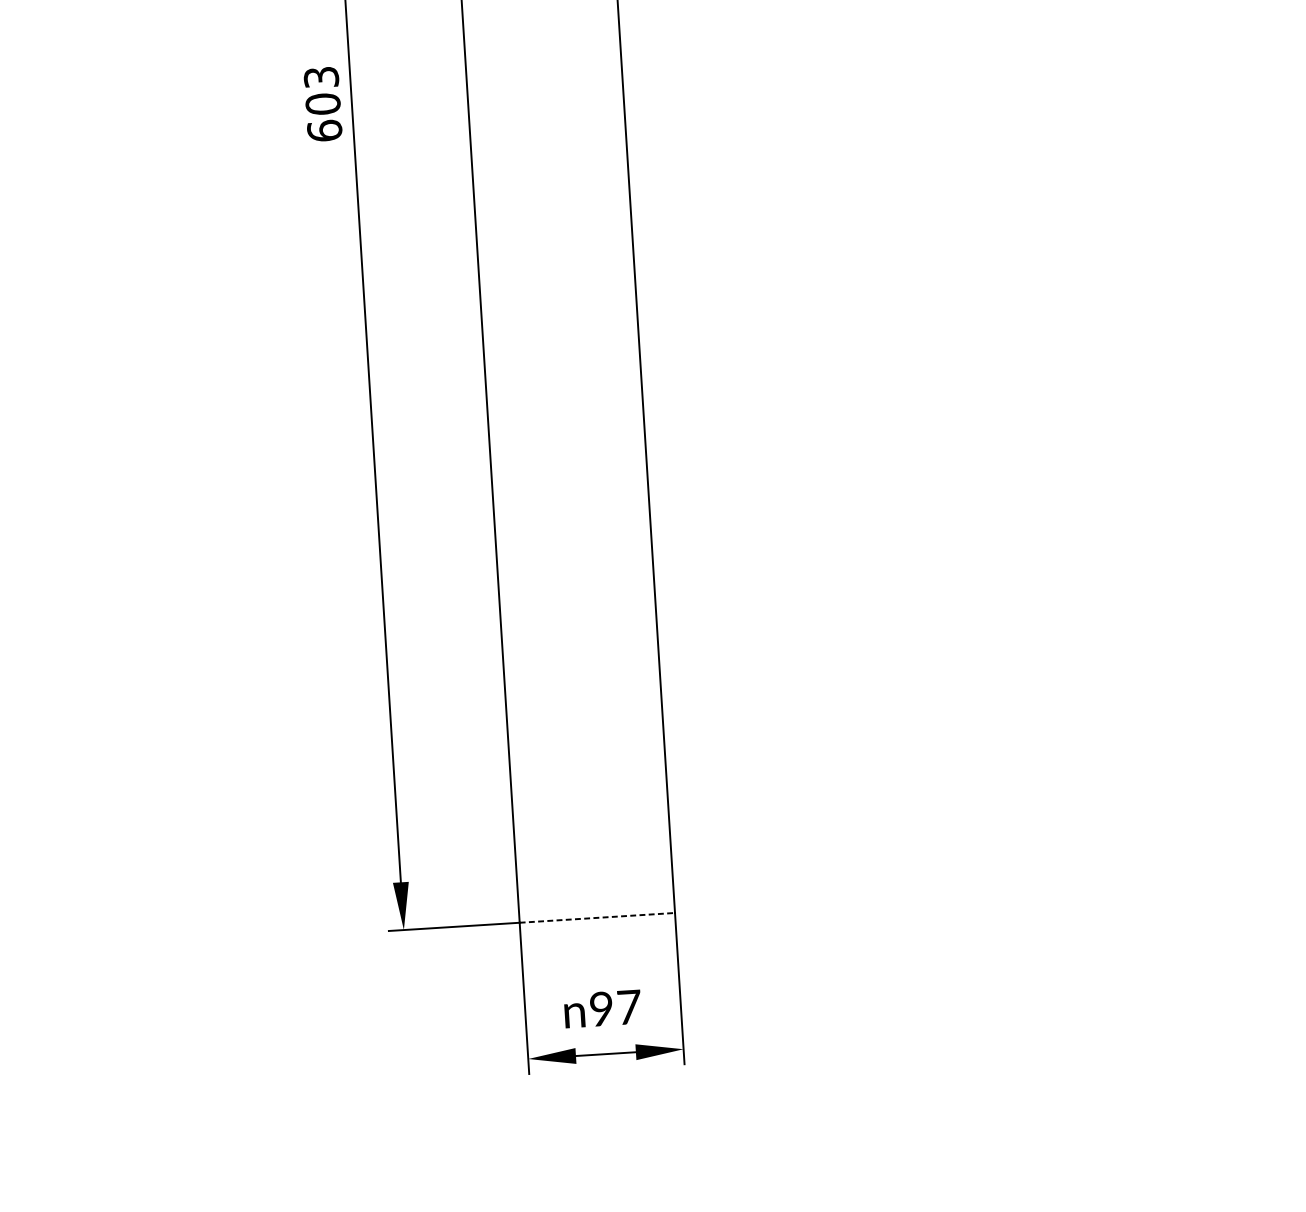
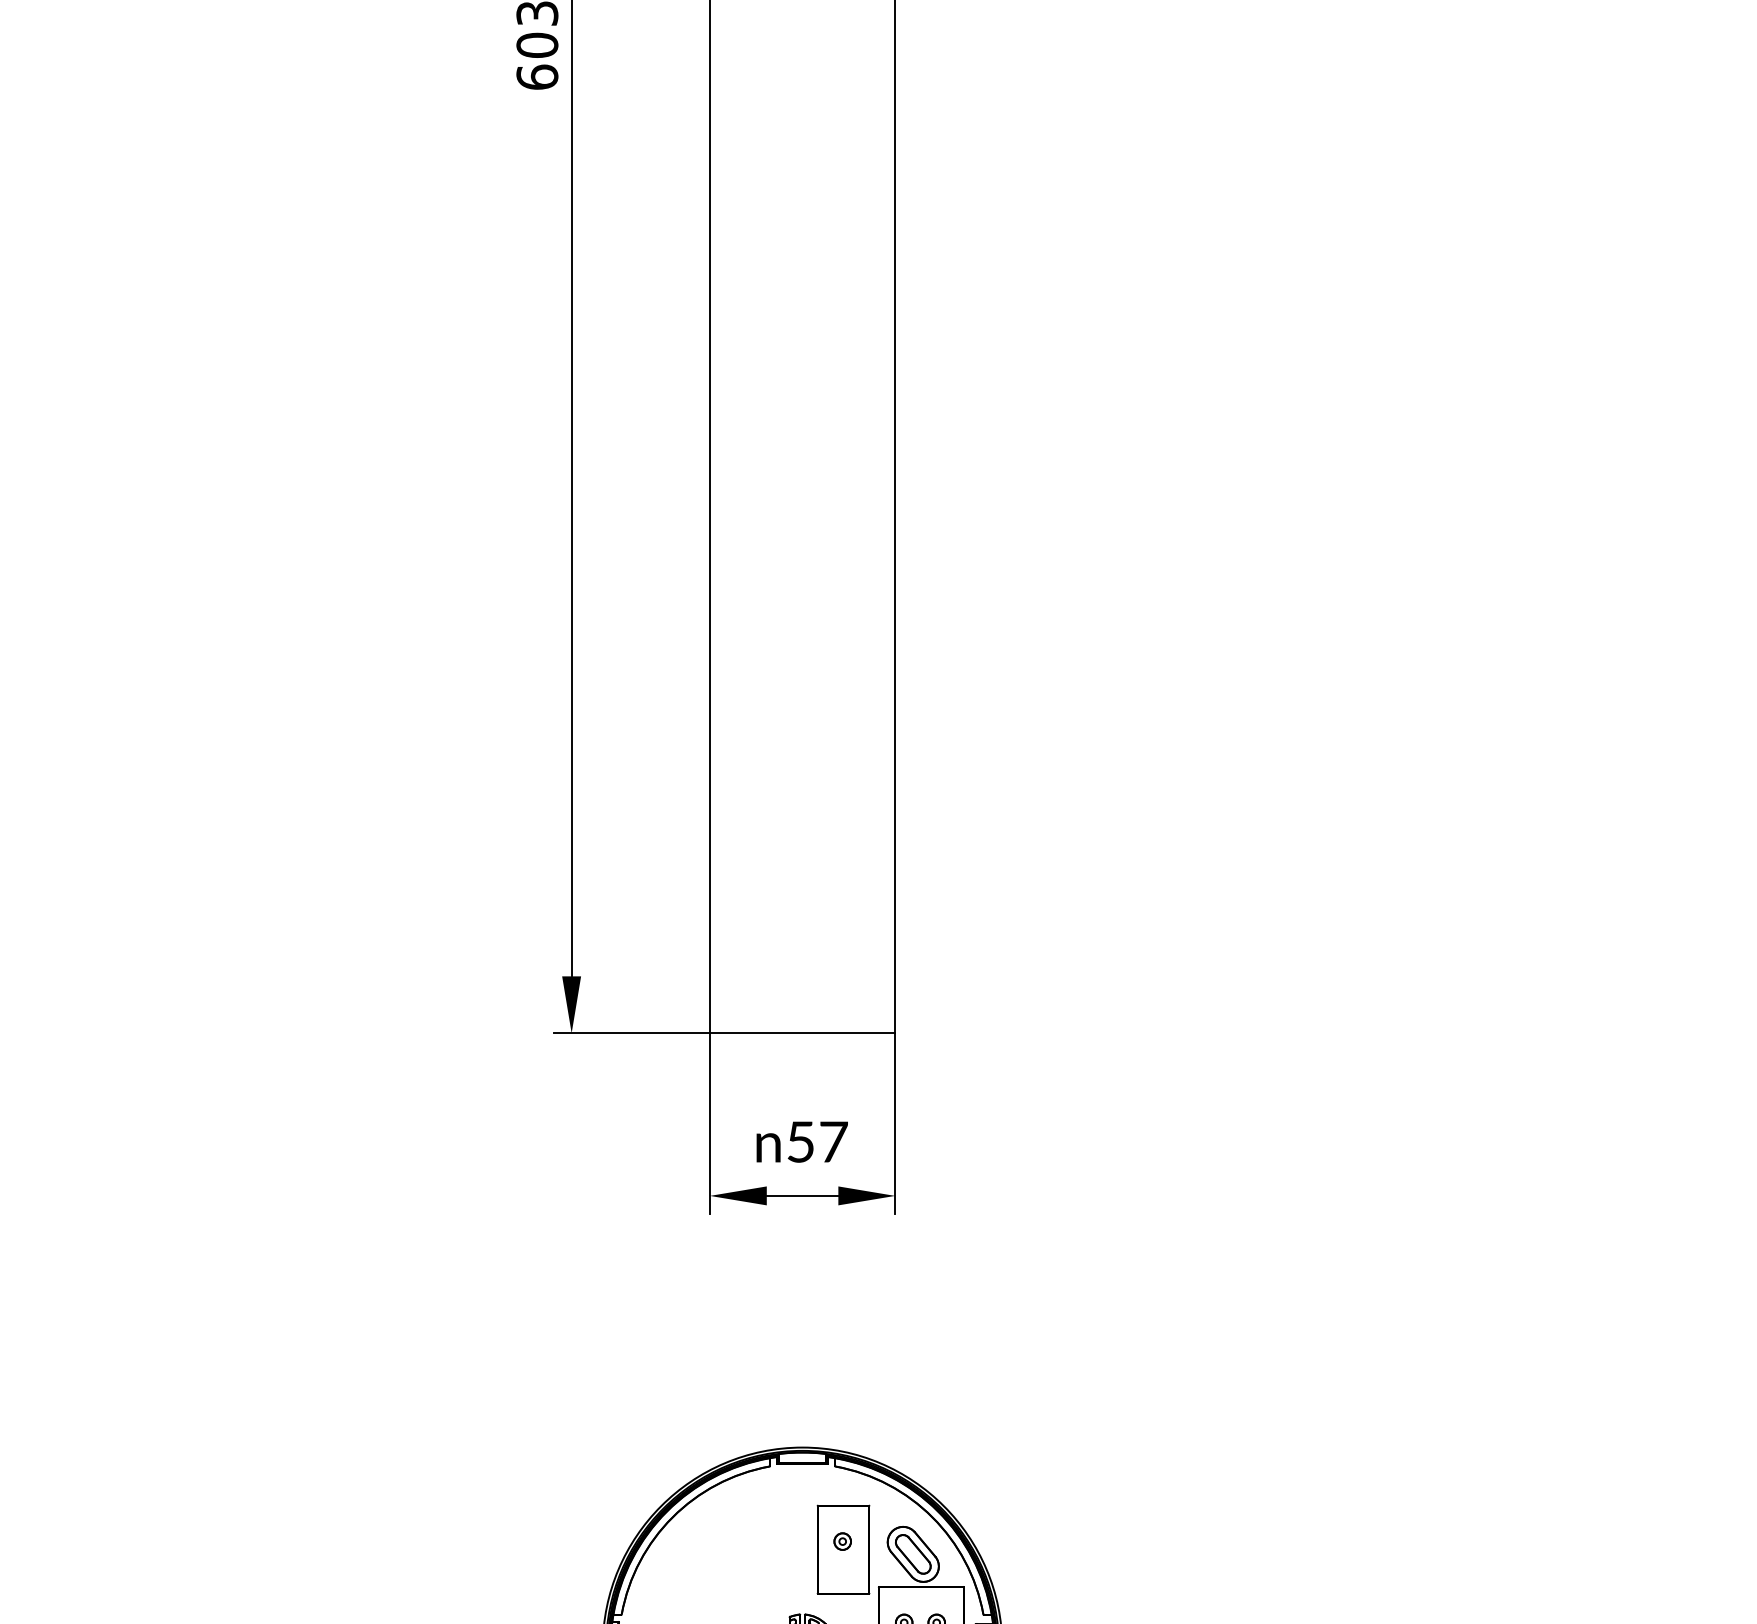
line: (597, 918) -> (802, 1033), dashed -> solid
text: (601, 1008) -> (800, 1141), 97 -> 57

